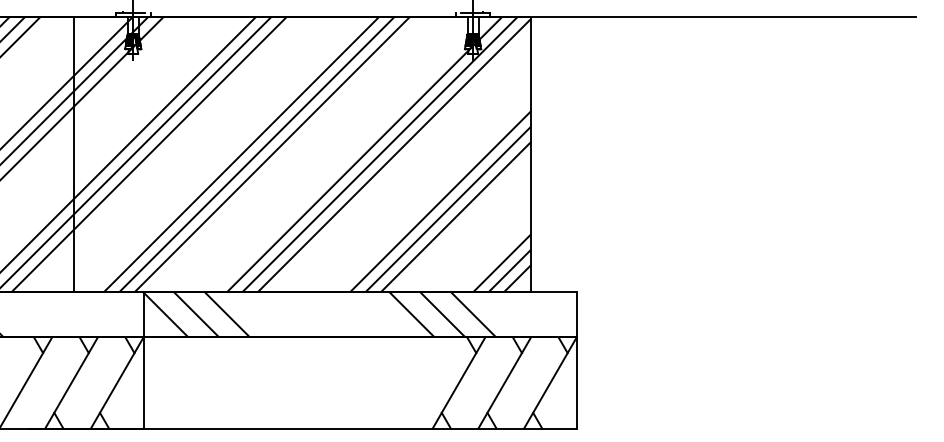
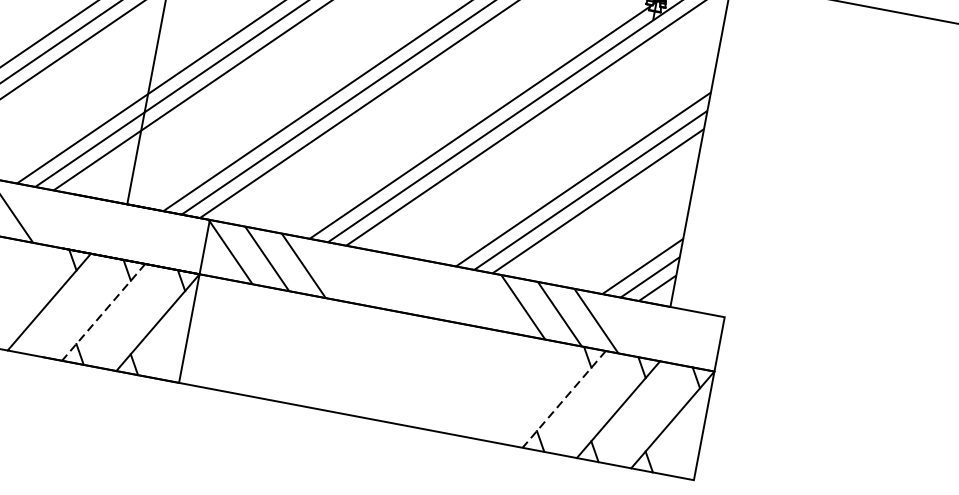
line: (71, 382) -> (103, 311), solid -> dashed
line: (459, 382) -> (564, 398), solid -> dashed

